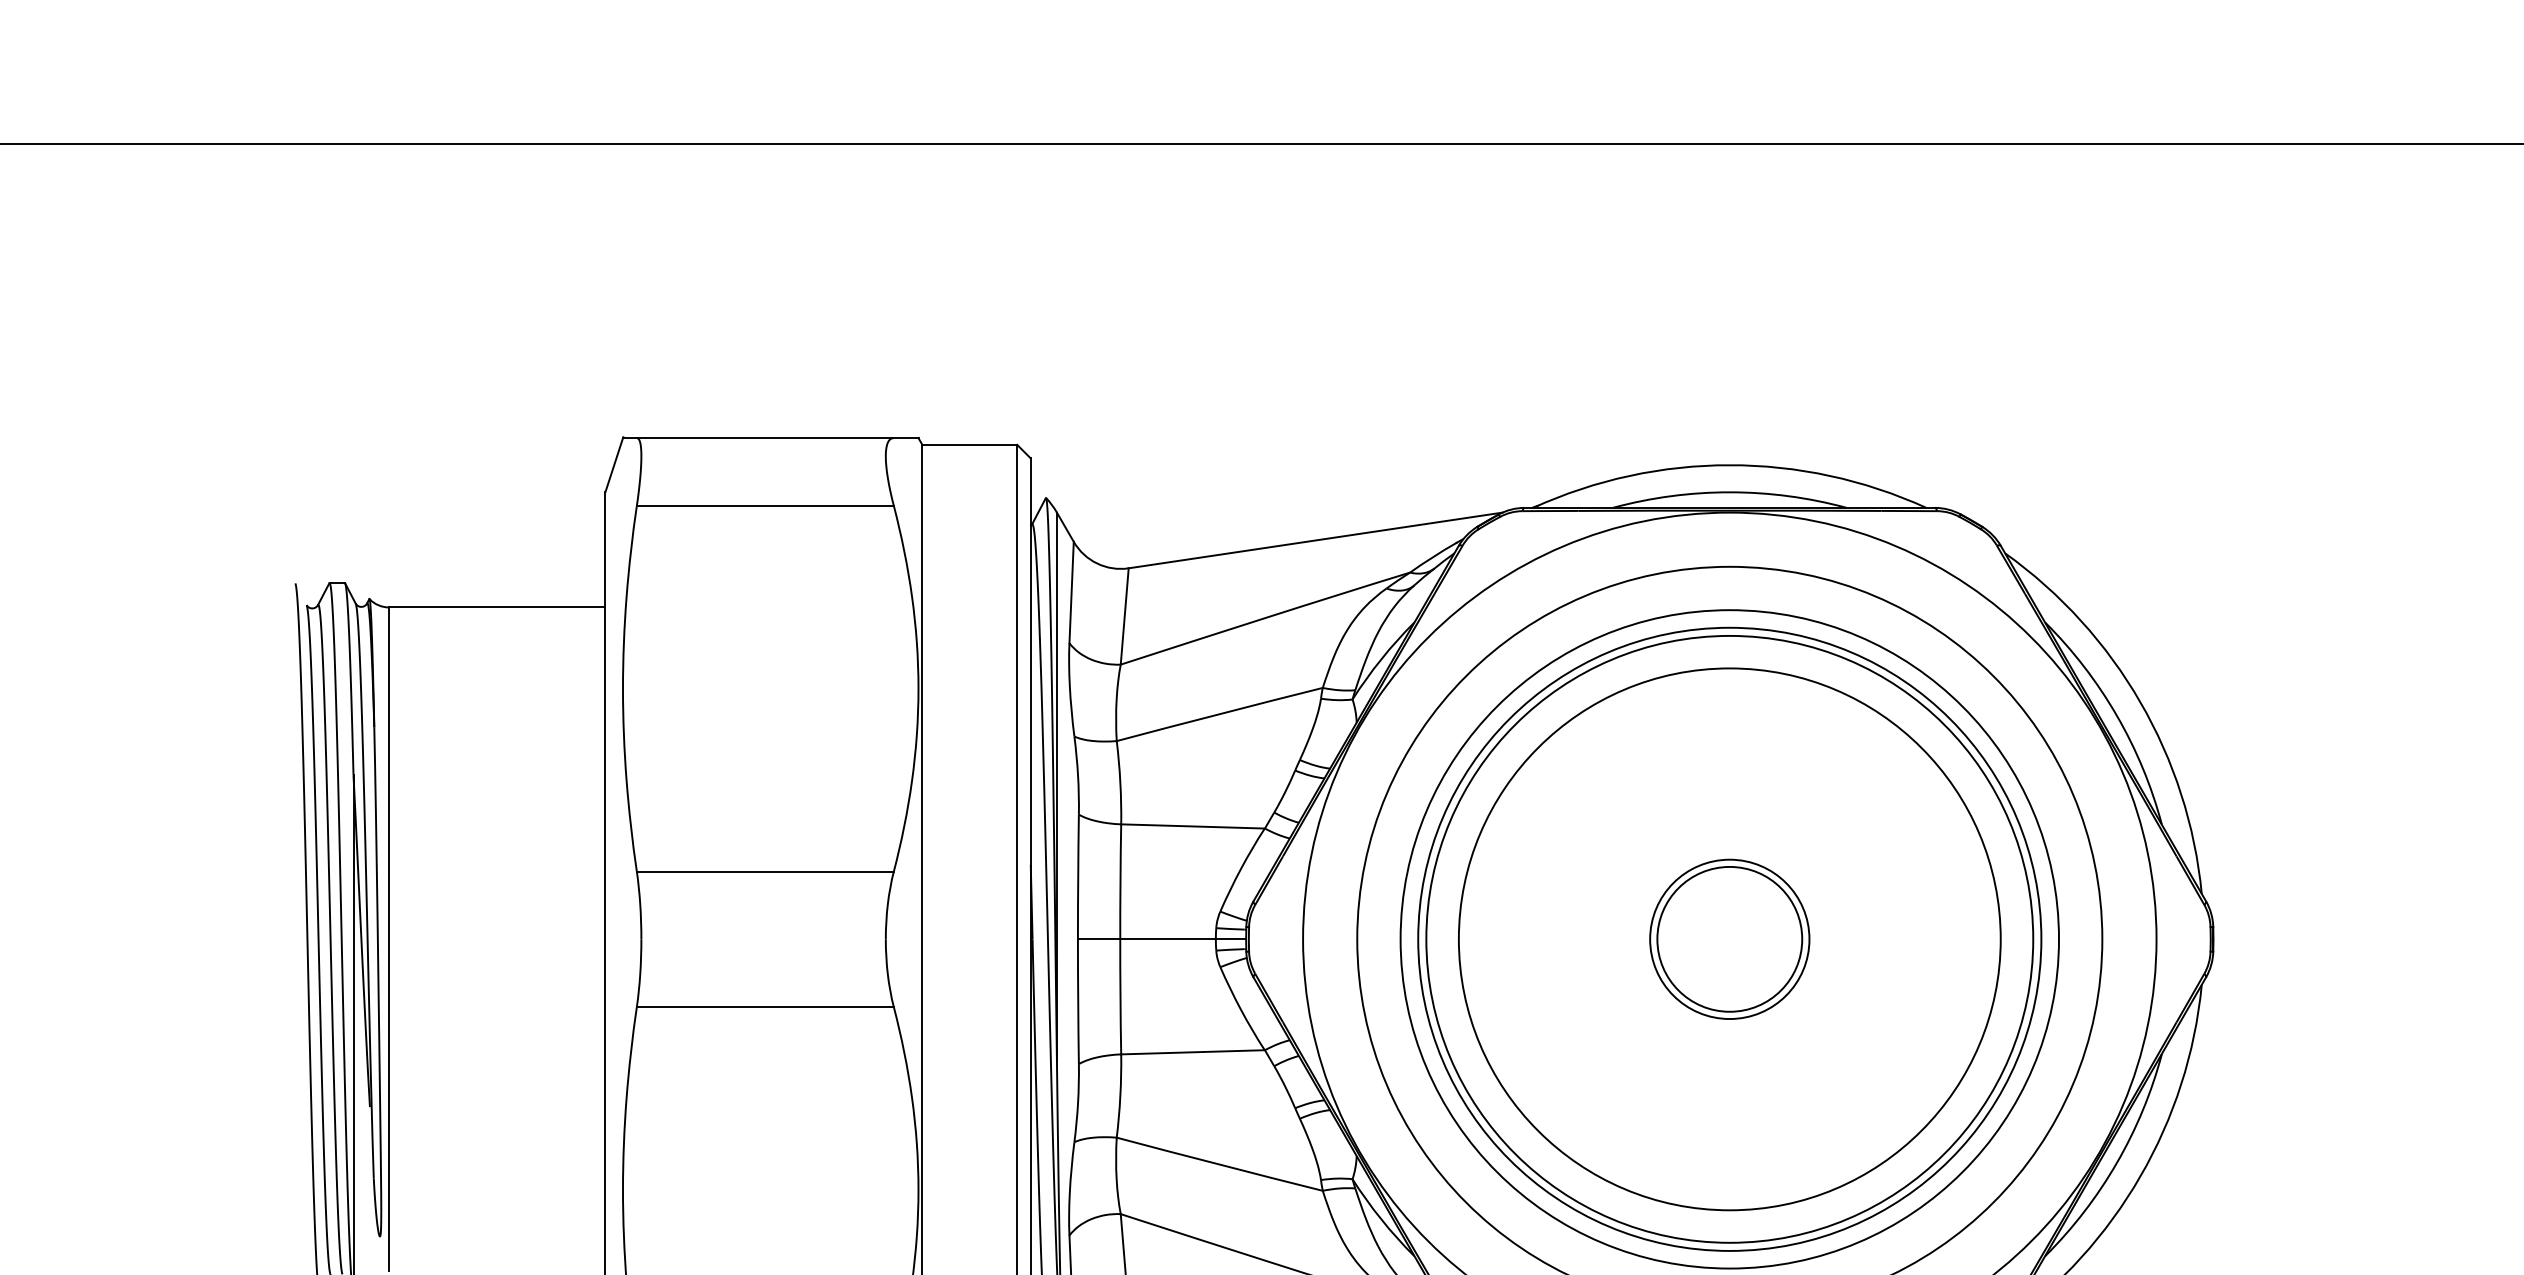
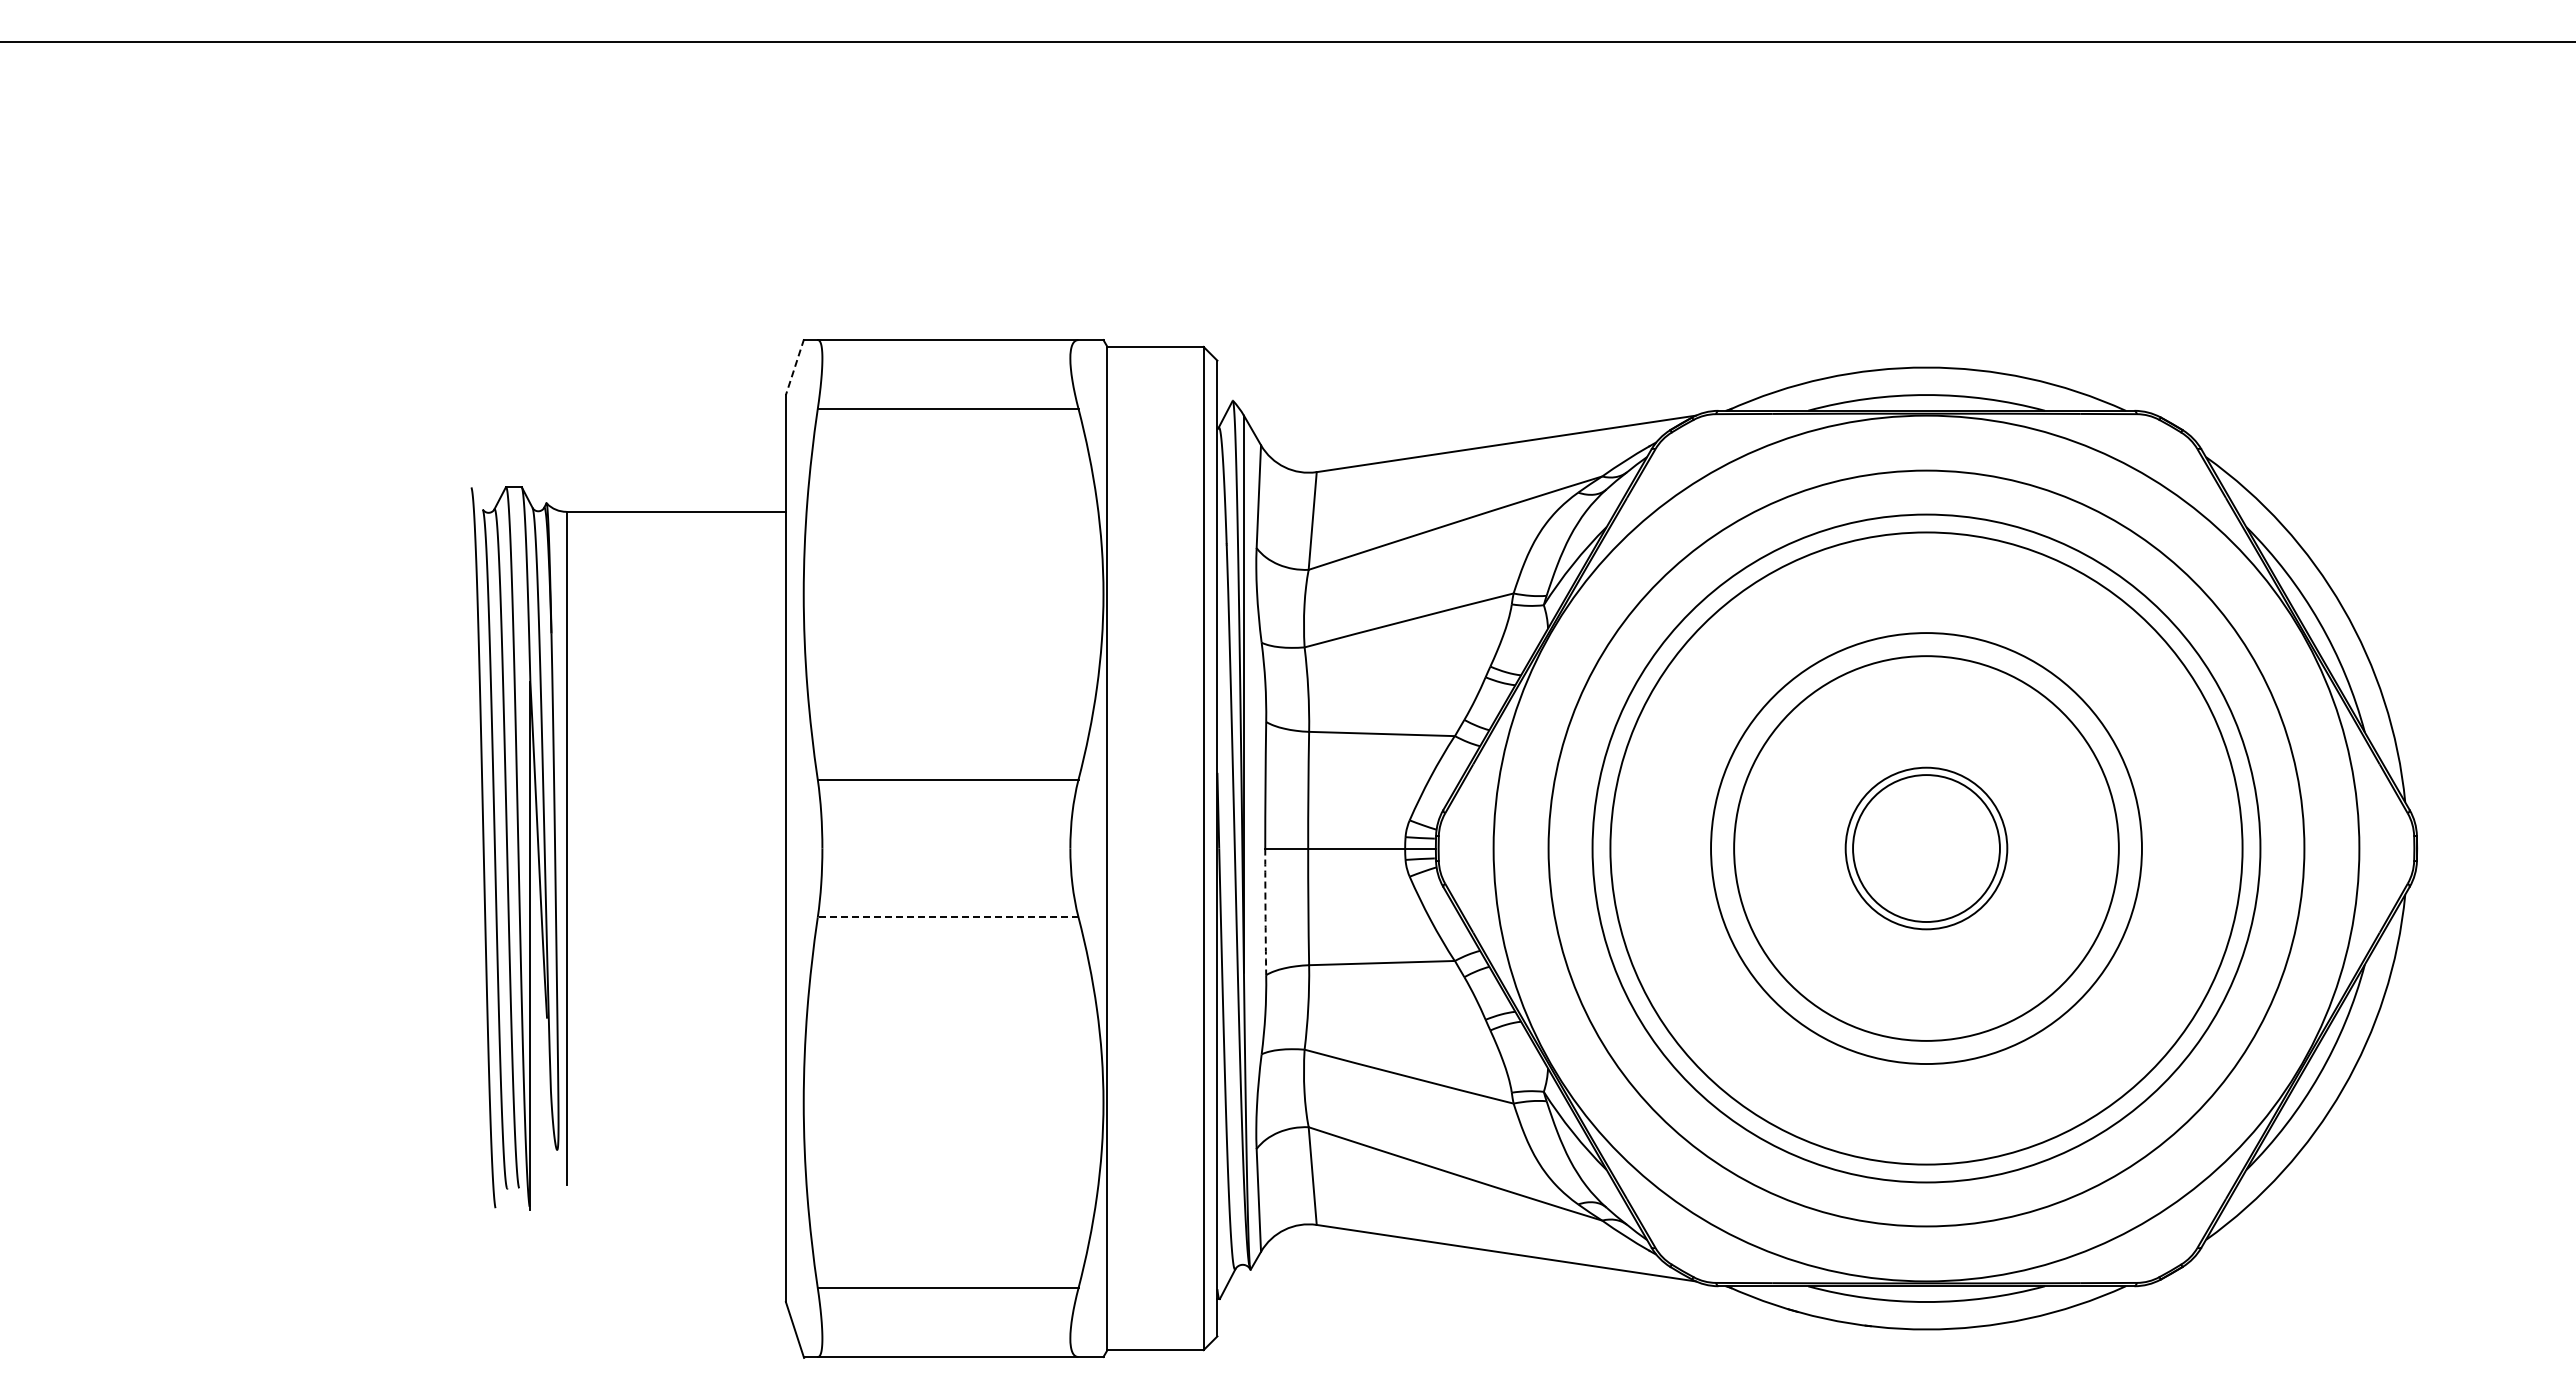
line: (613, 465) -> (794, 367), solid -> dashed
circle: (1729, 939) -> (1926, 848), size x0.7
circle: (1729, 939) -> (1926, 848), size x0.7
arc: (1078, 1001) -> (1265, 911), solid -> dashed
line: (764, 1007) -> (947, 917), solid -> dashed

